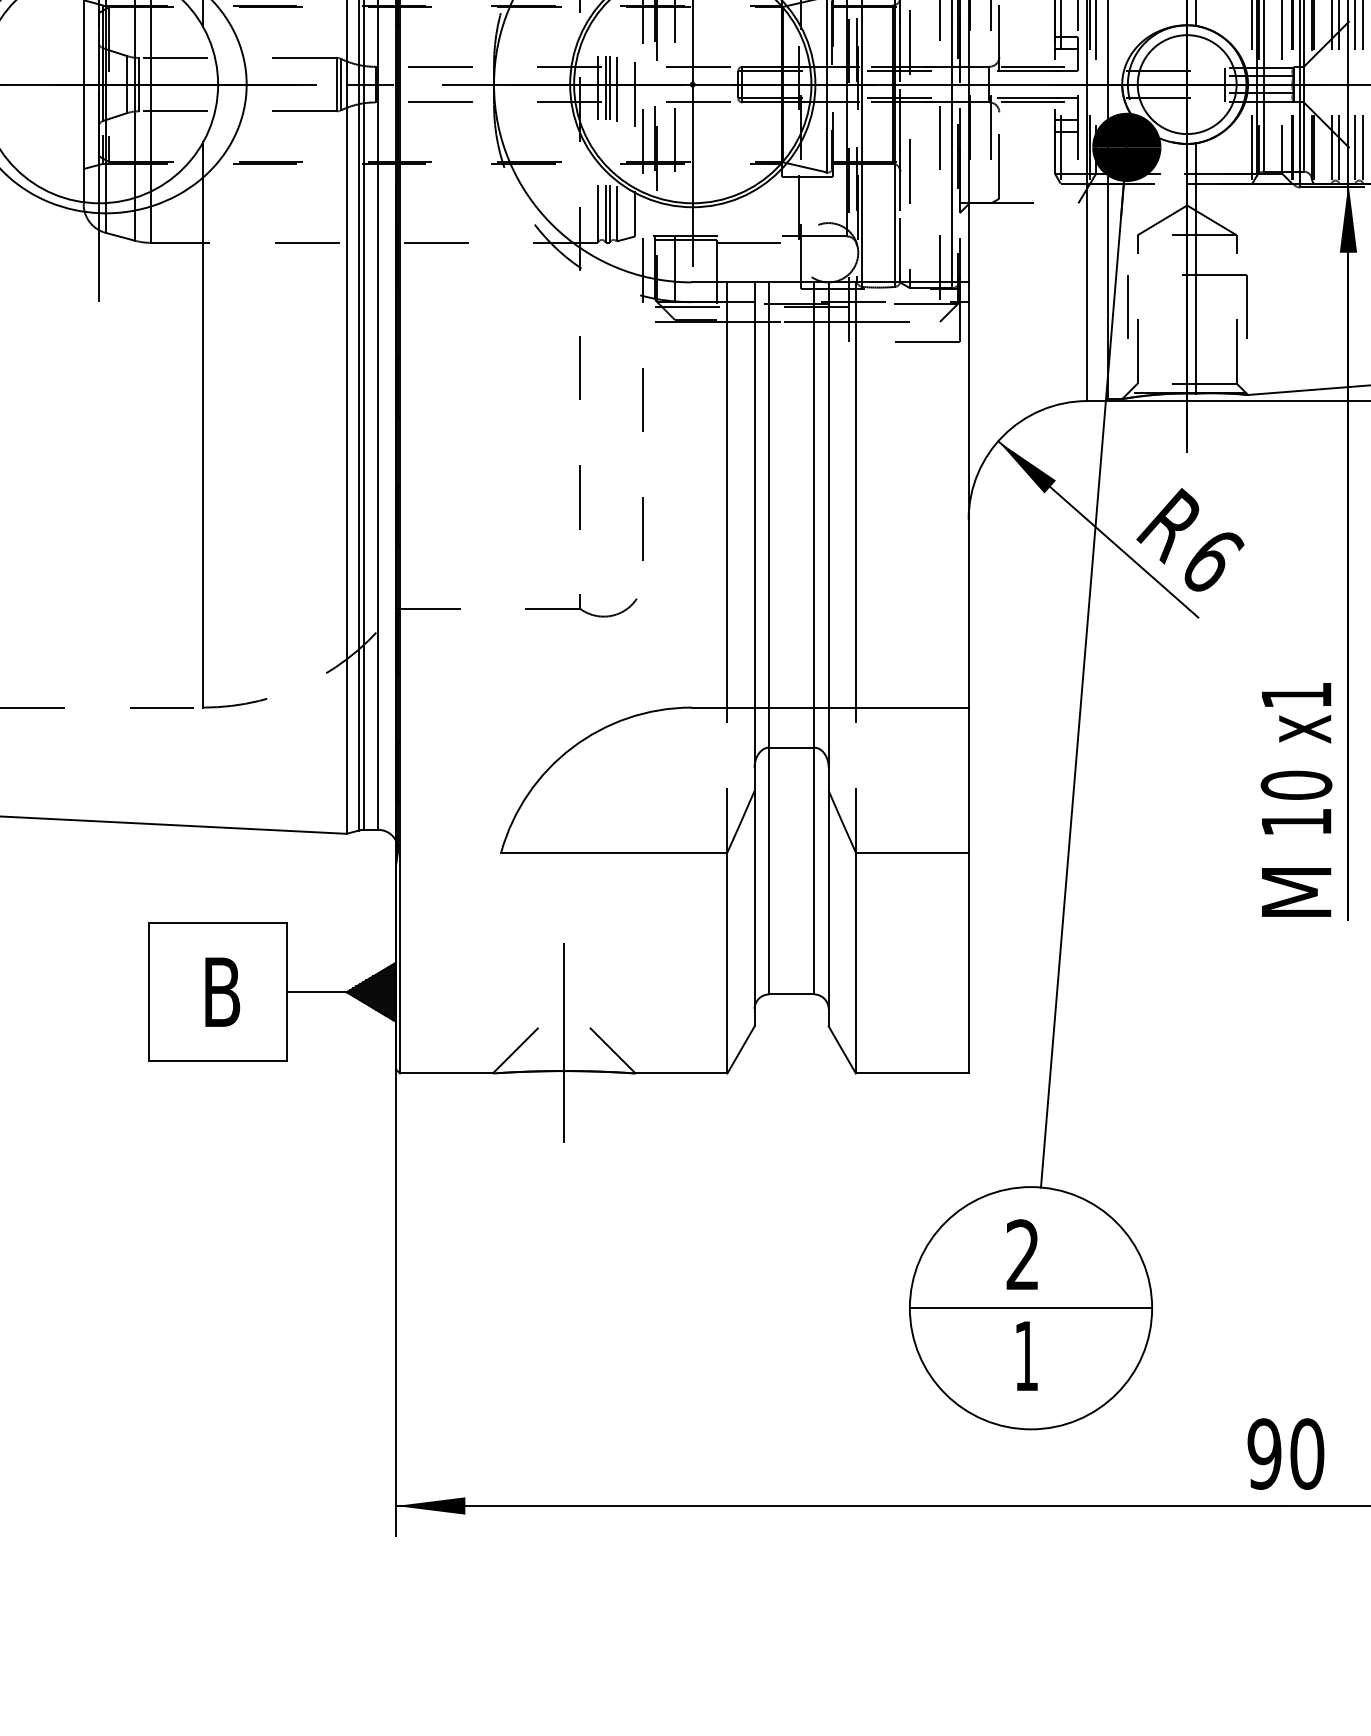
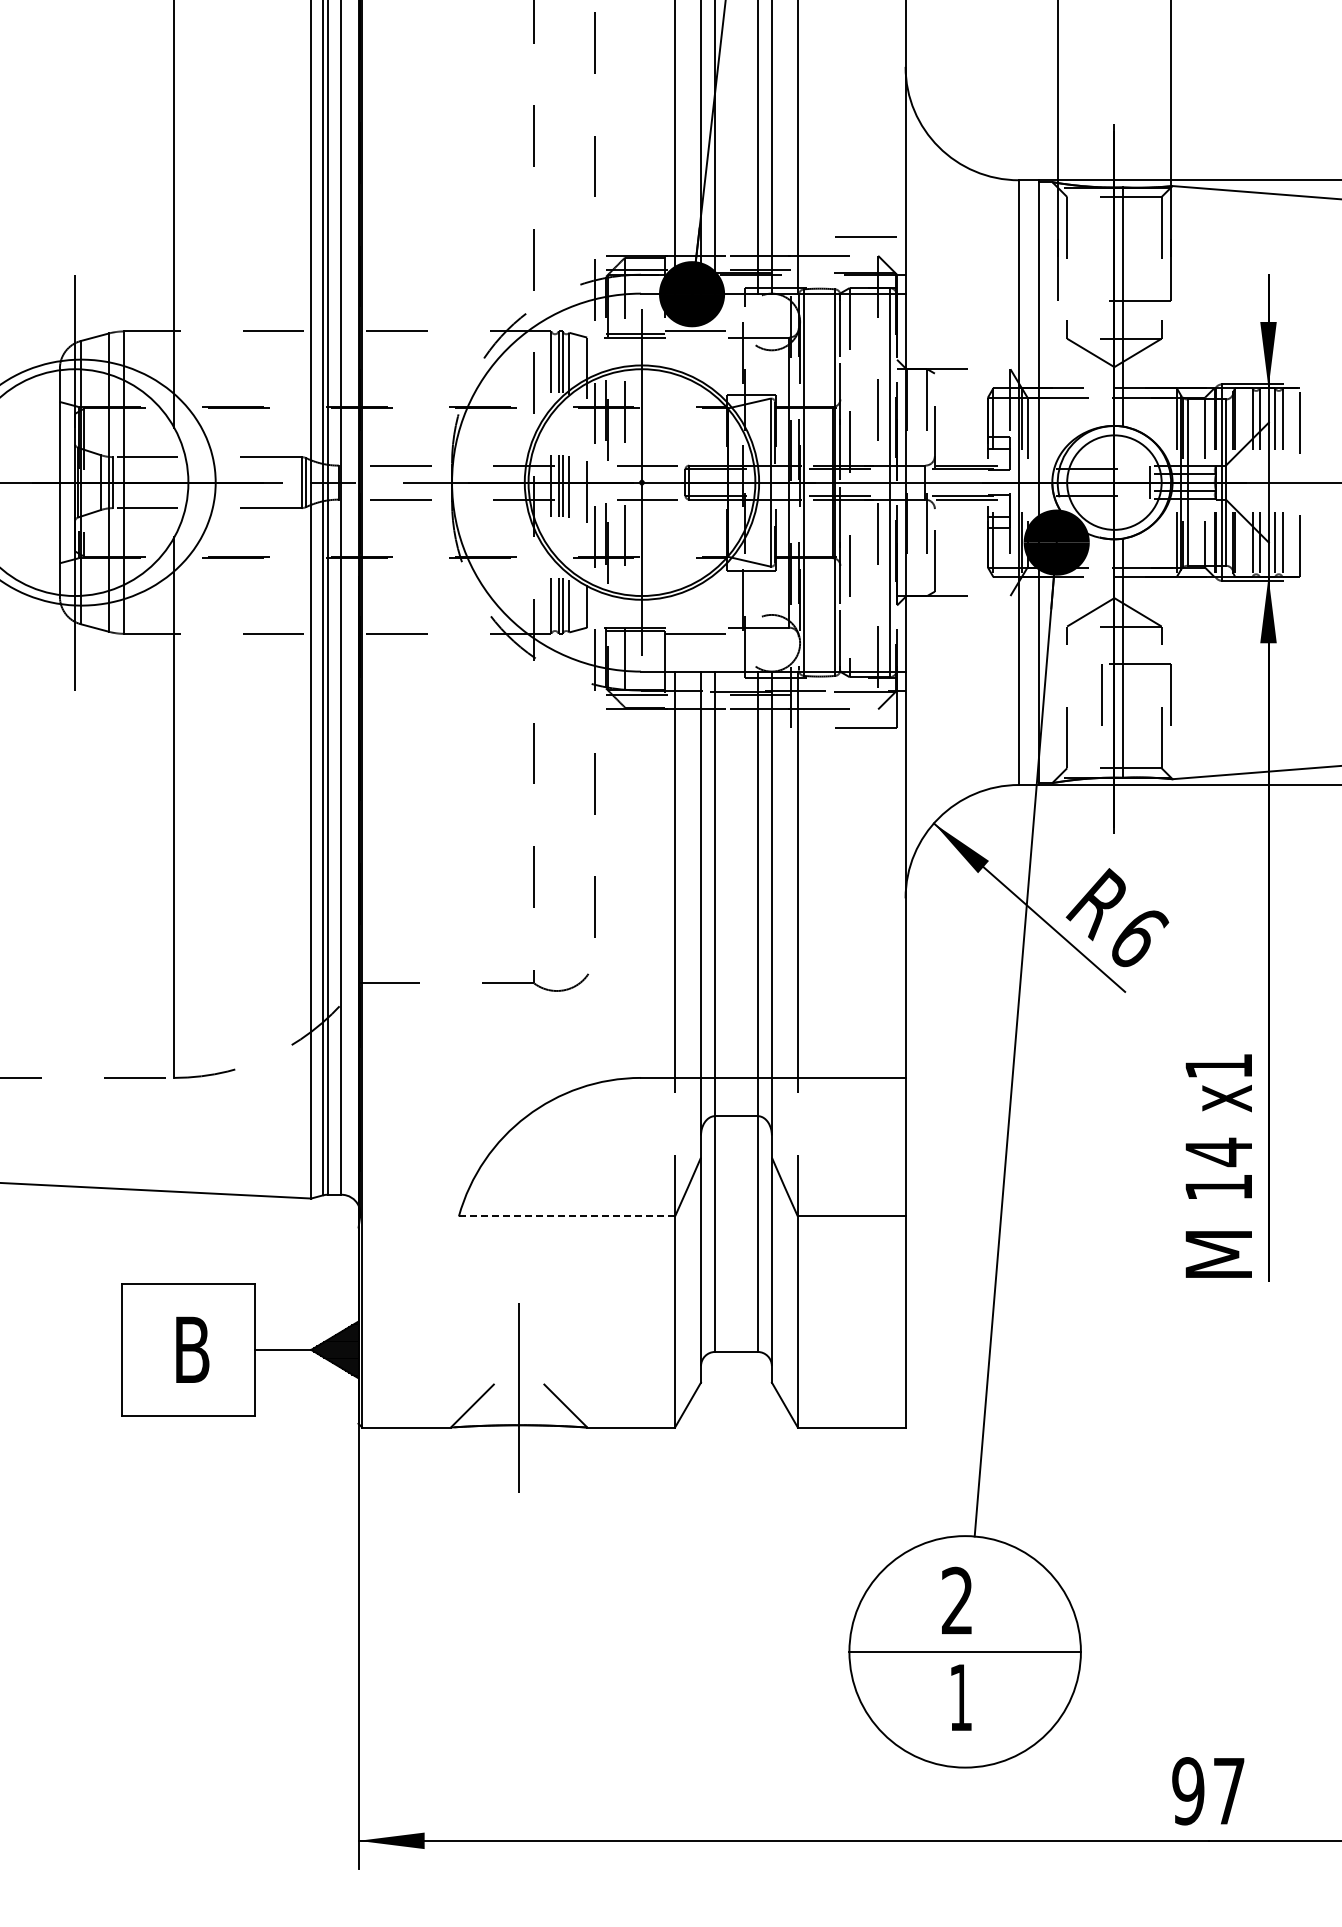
line: (1127, 306) -> (1101, 694), moved
text: (1296, 785) -> (1218, 1152), 10 -> 14
line: (614, 852) -> (567, 1216), solid -> dashed
text: (1307, 1454) -> (1229, 1791), 90 -> 97

